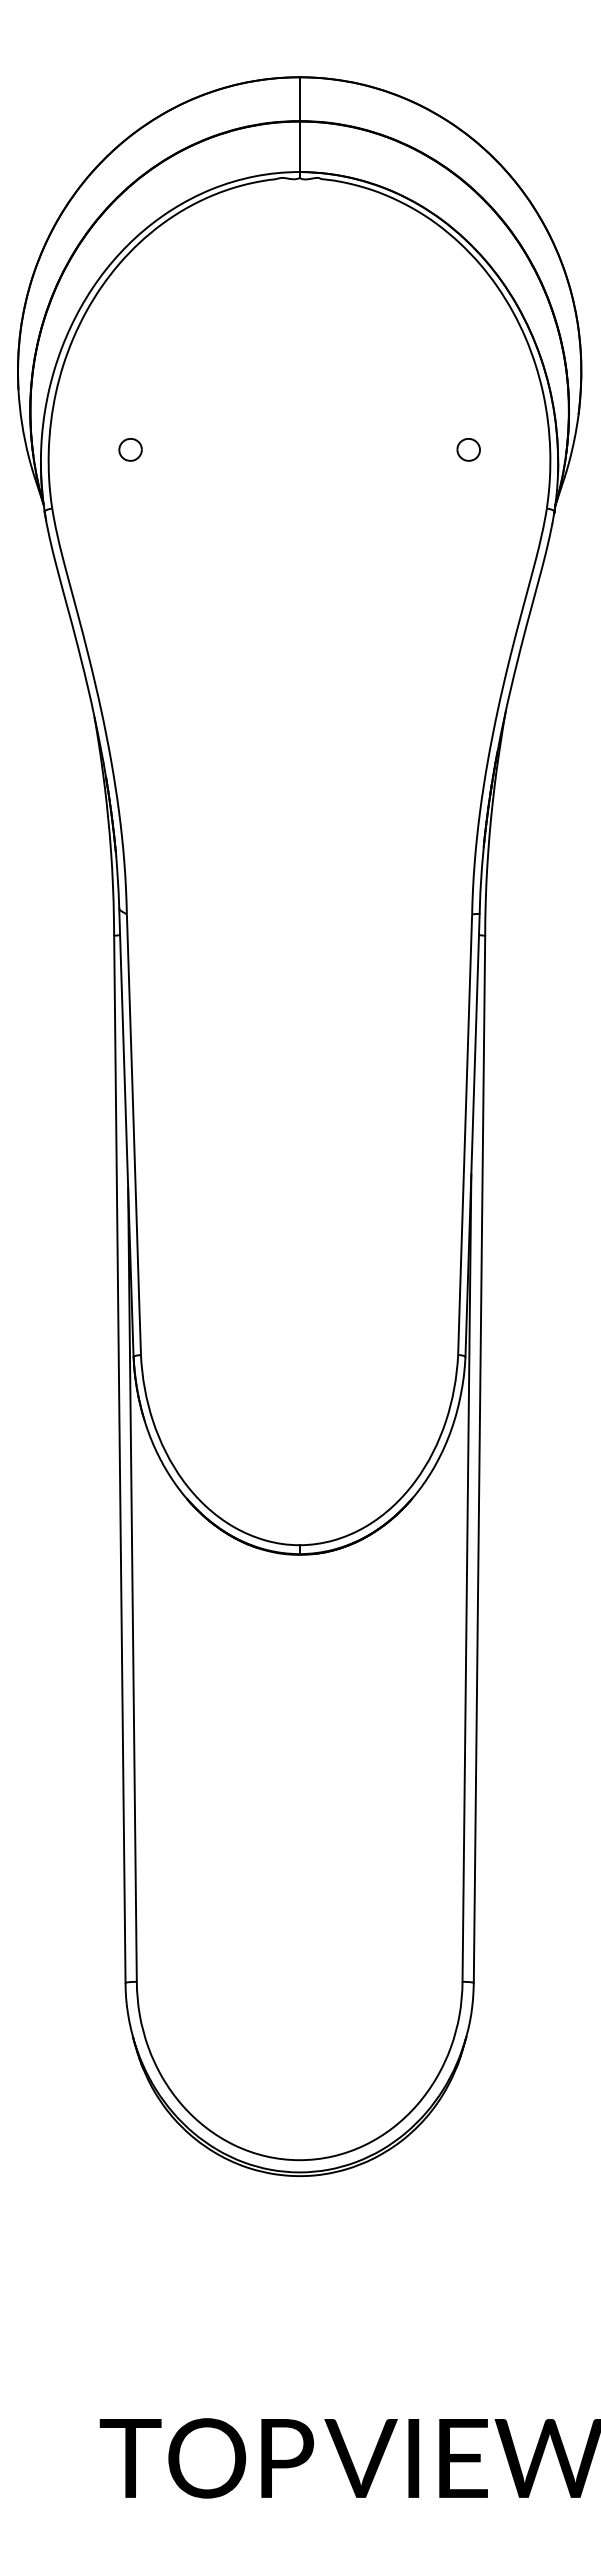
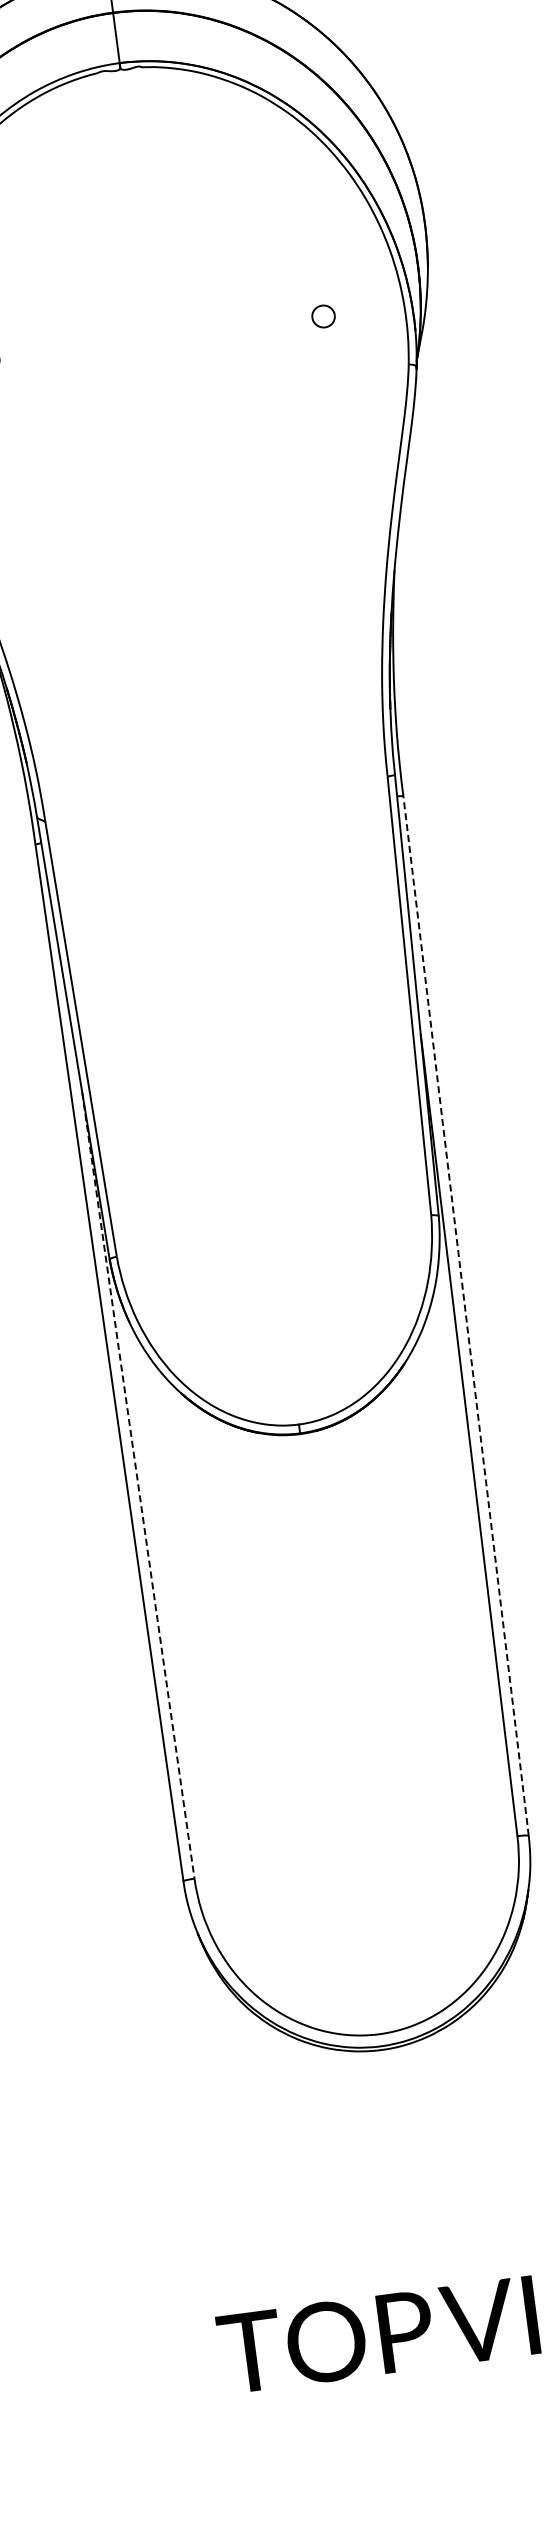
line: (479, 1459) -> (466, 1316), solid -> dashed
line: (132, 1585) -> (138, 1486), solid -> dashed

